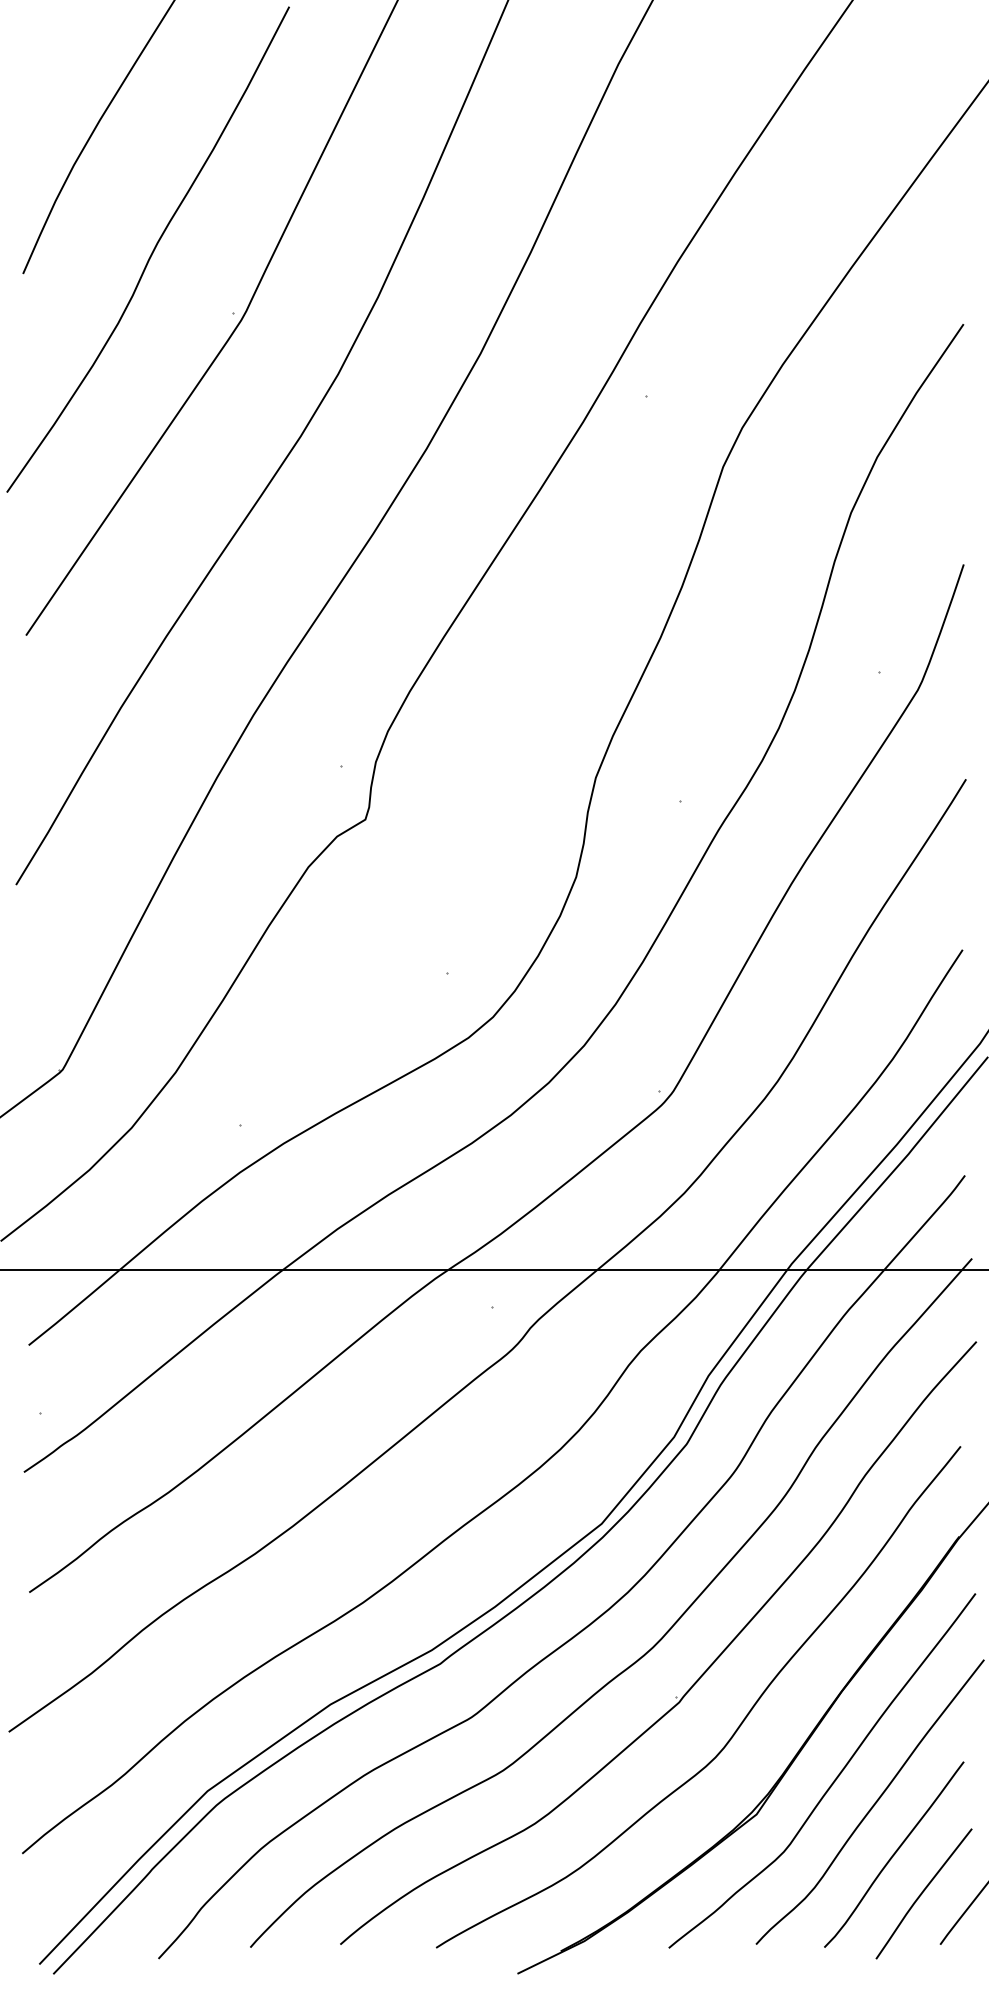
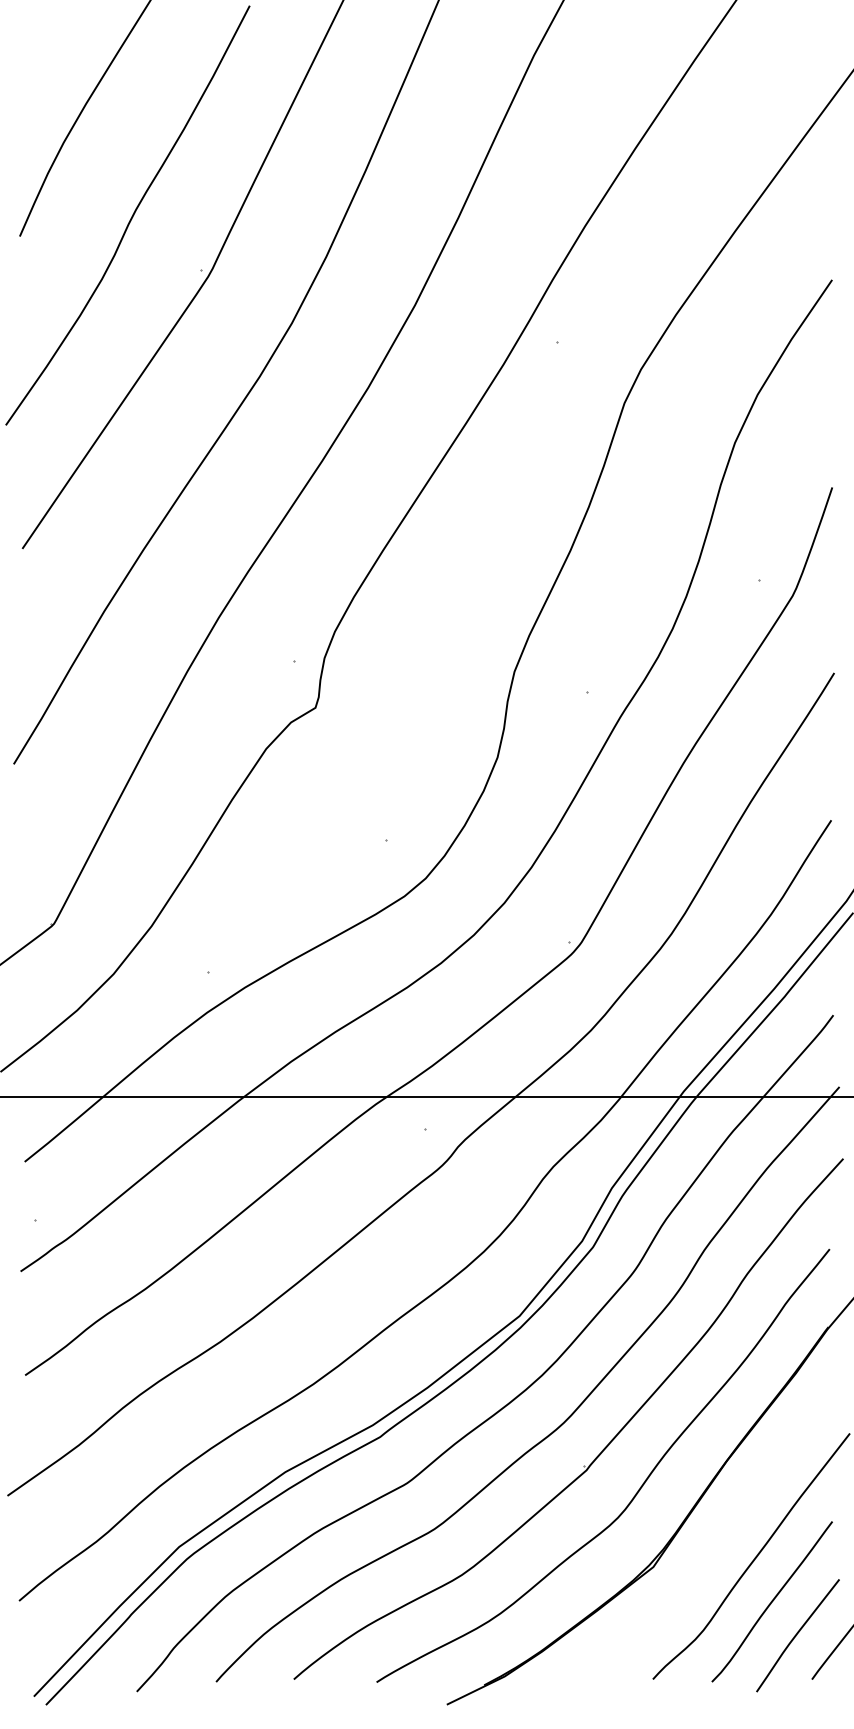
curve: (833, 1780) -> (719, 1537), removed

